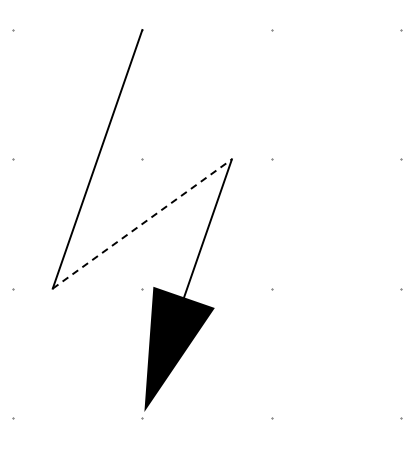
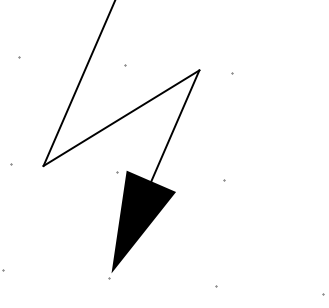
line: (142, 223) -> (121, 117), dashed -> solid

